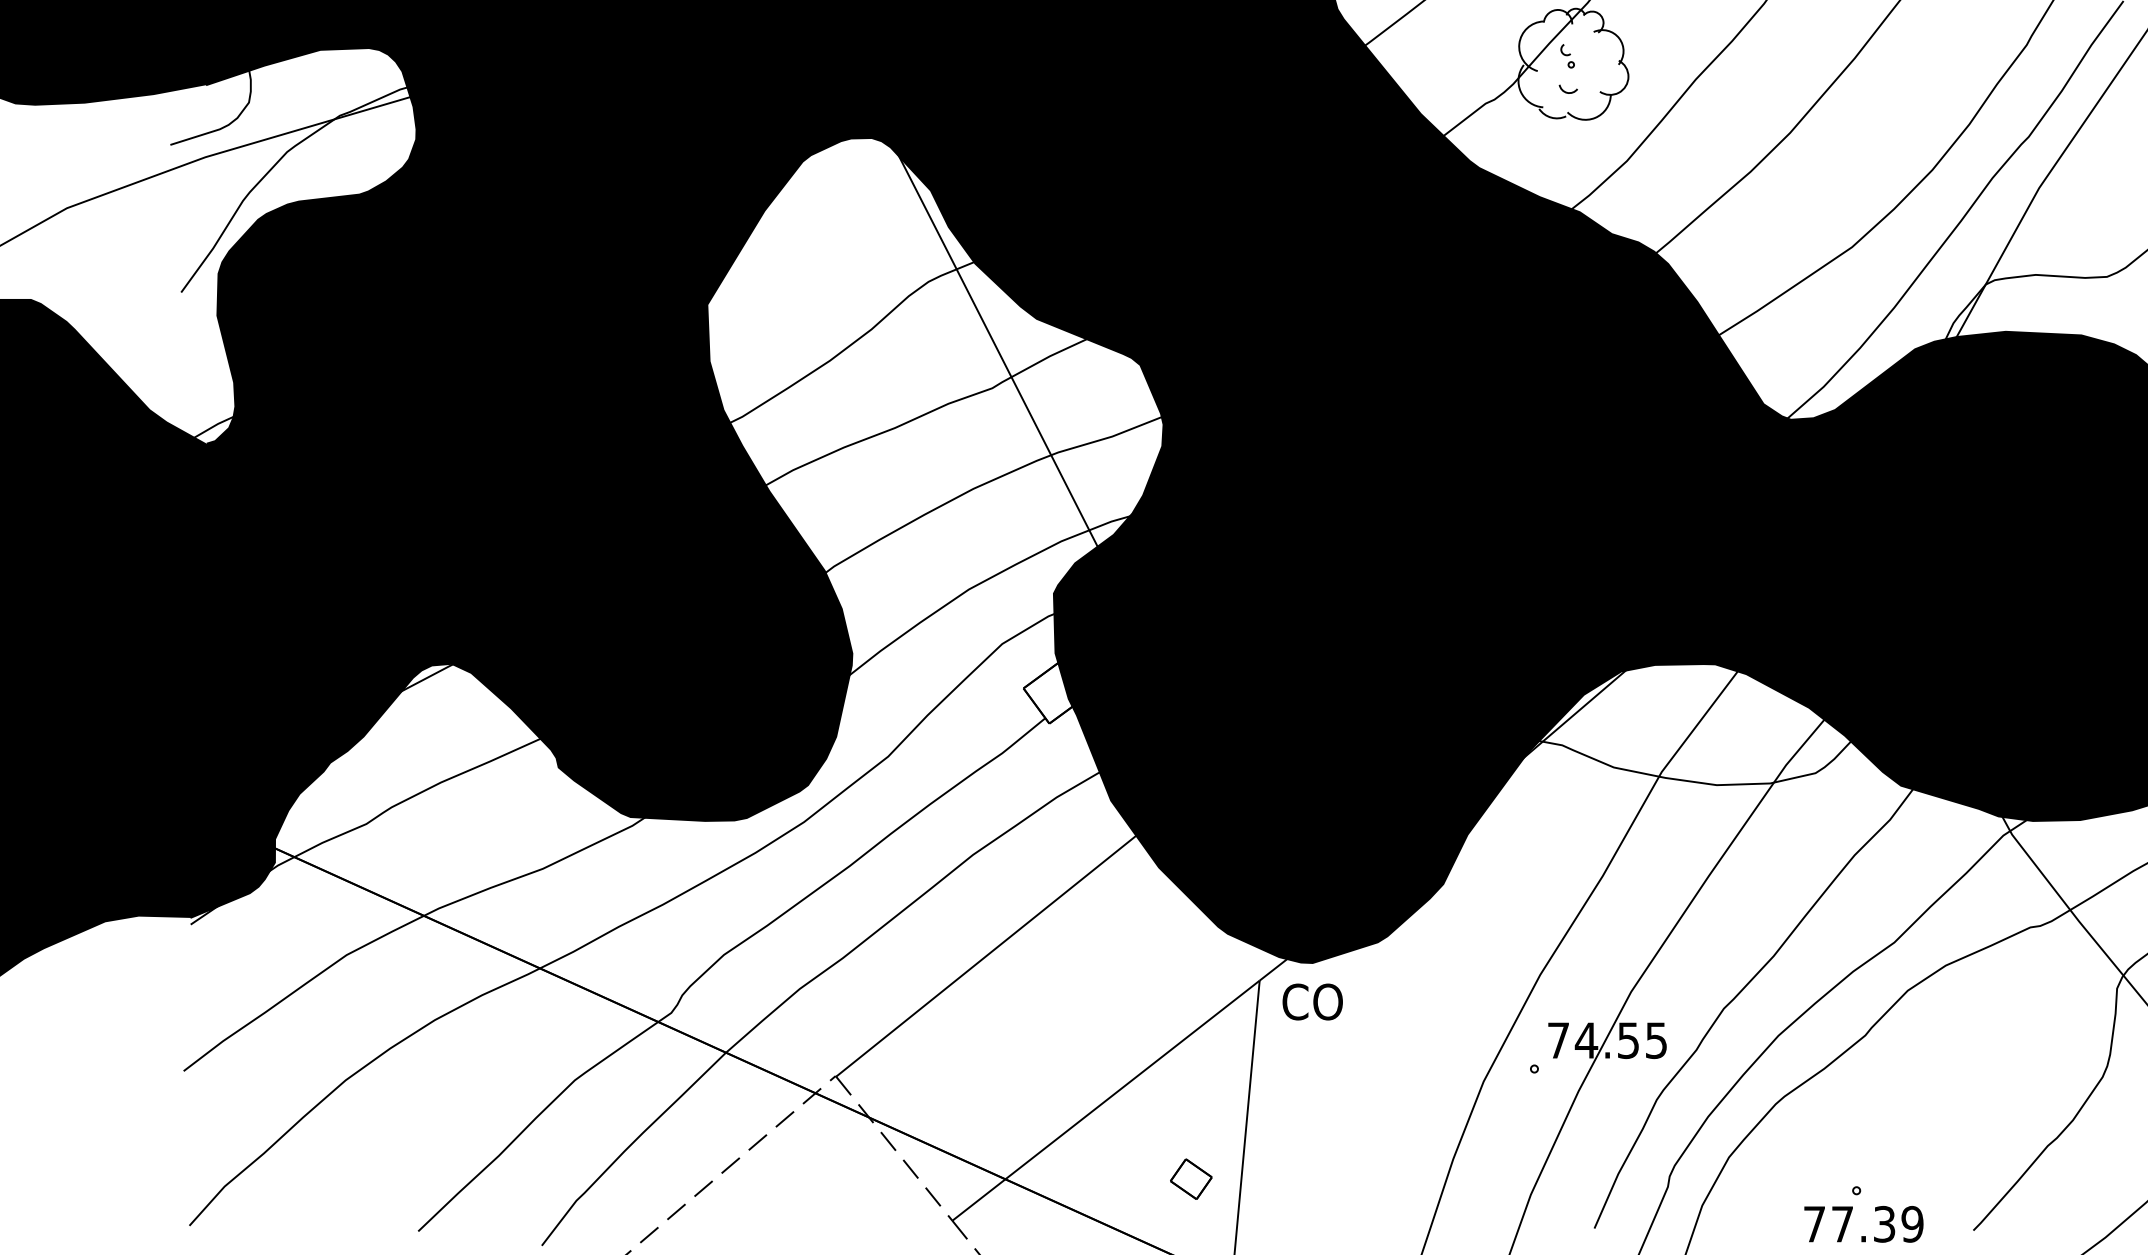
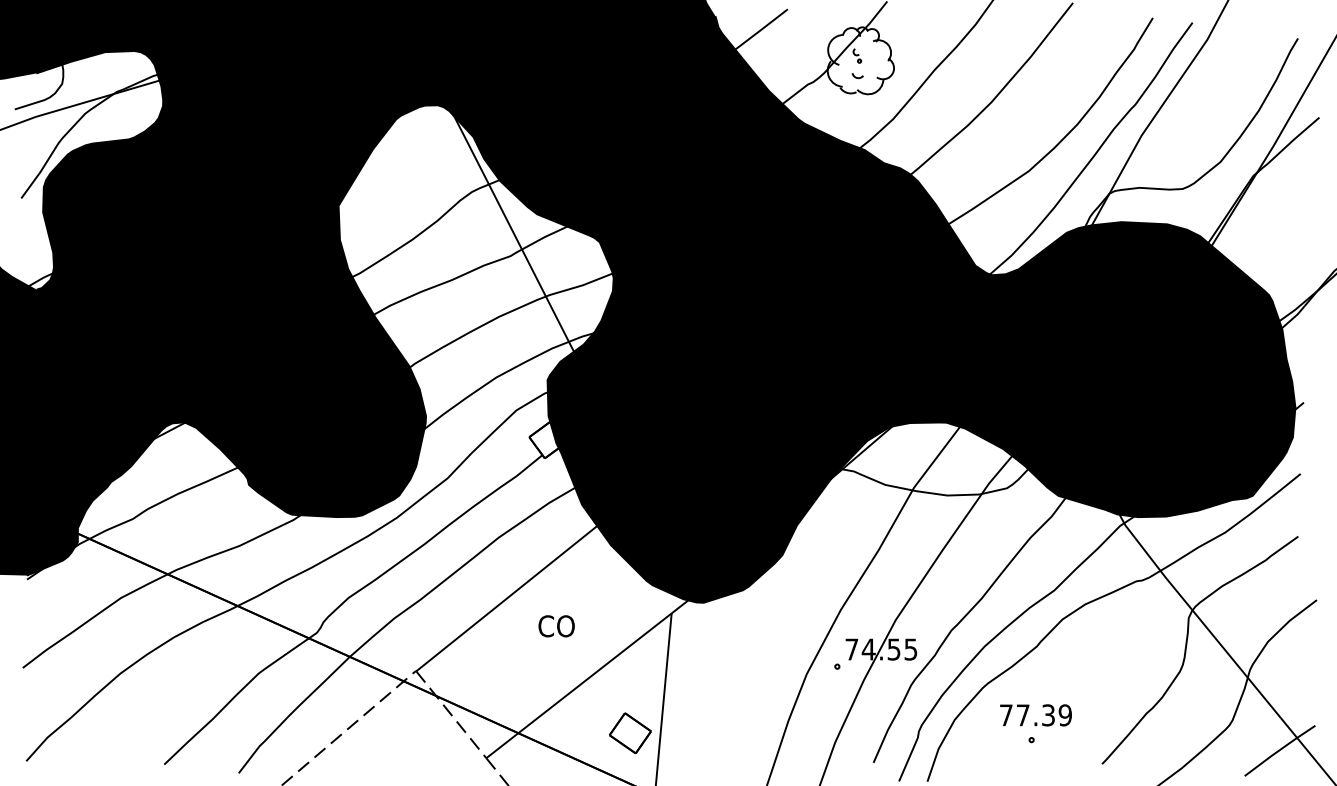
text: (1312, 1002) -> (556, 626), moved
part: (1191, 1178) -> (630, 732), size x1.67
text: (1863, 1224) -> (1035, 715), moved

